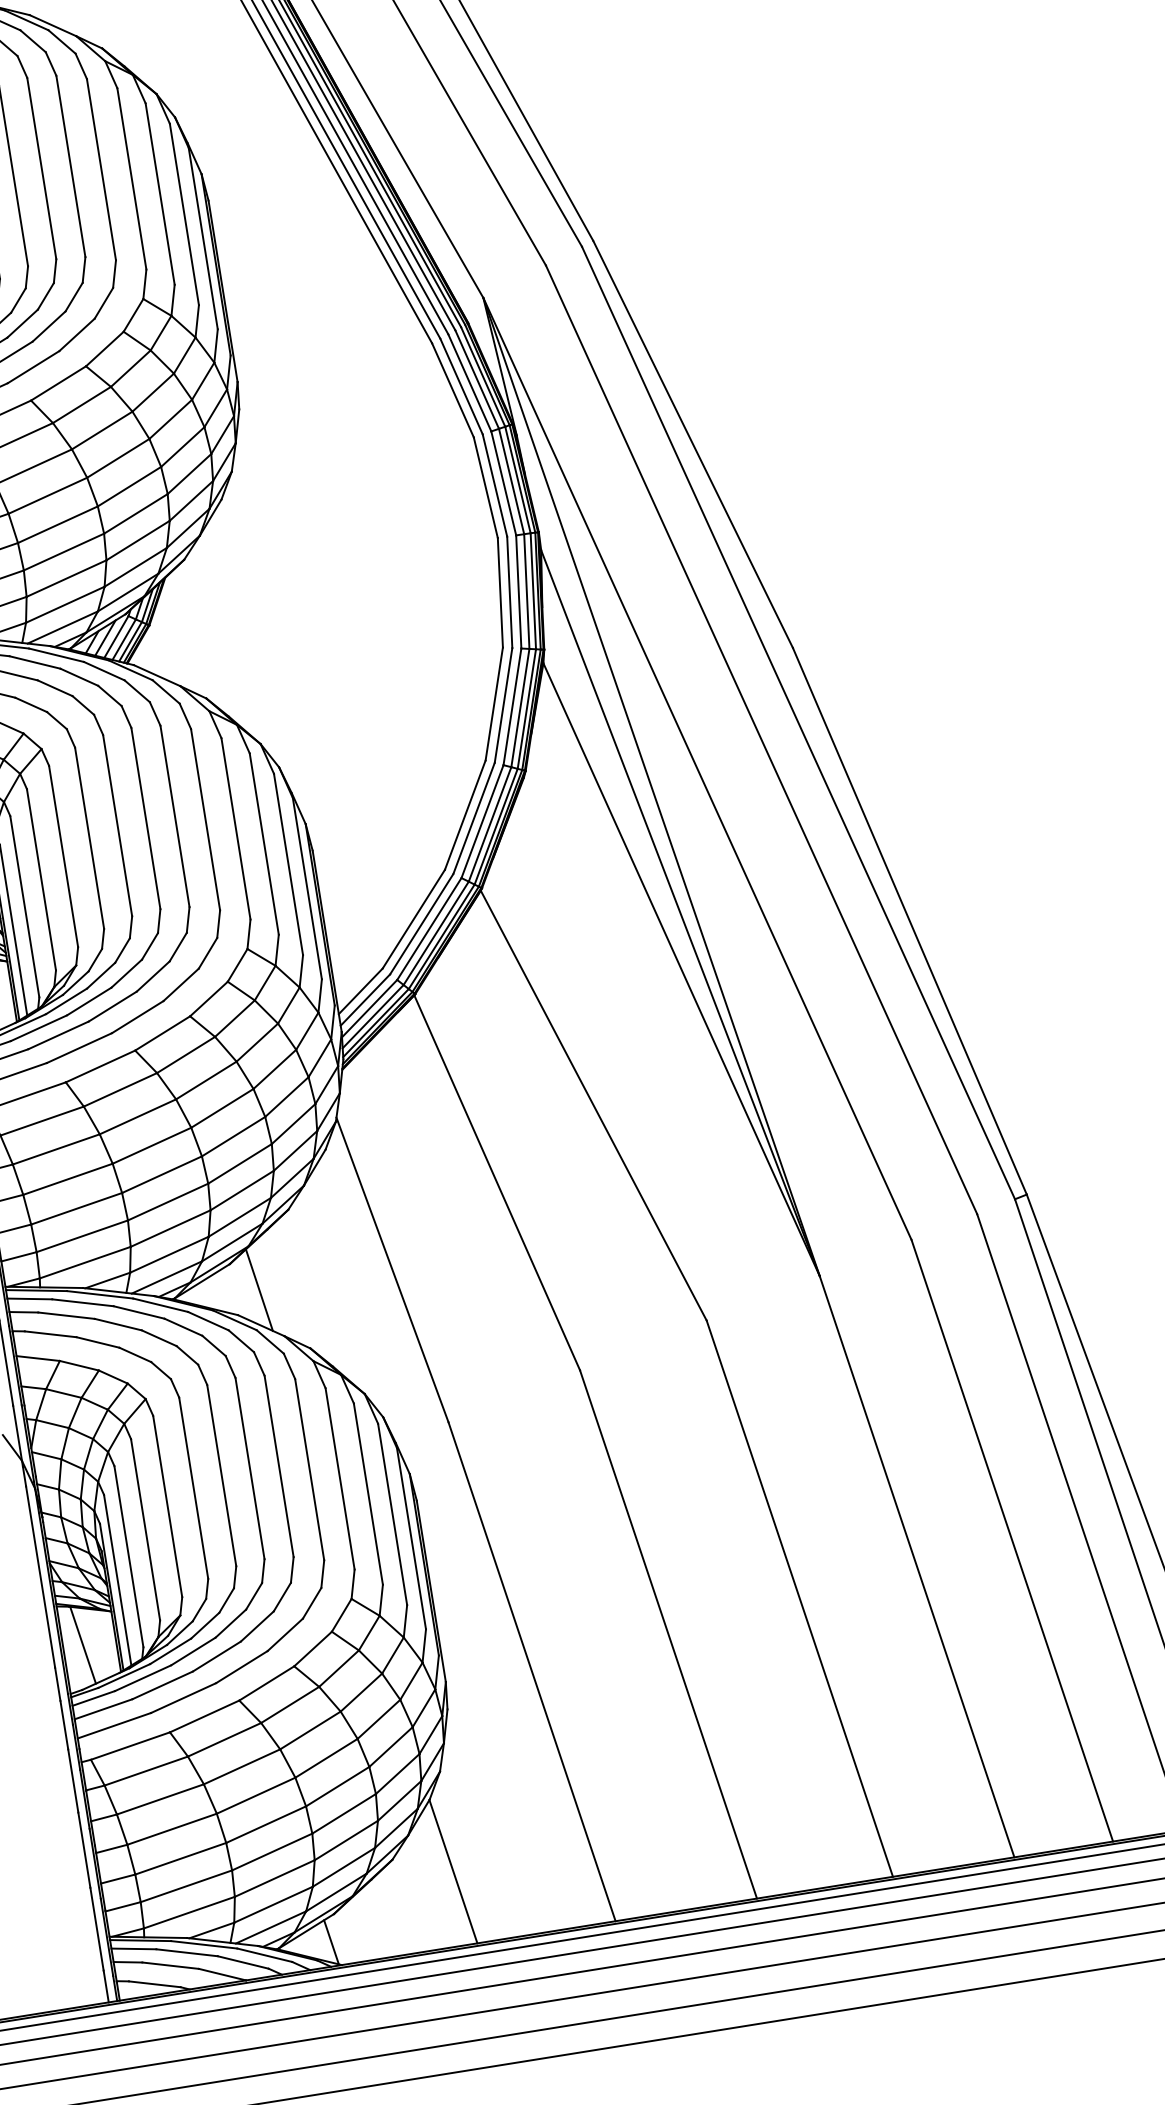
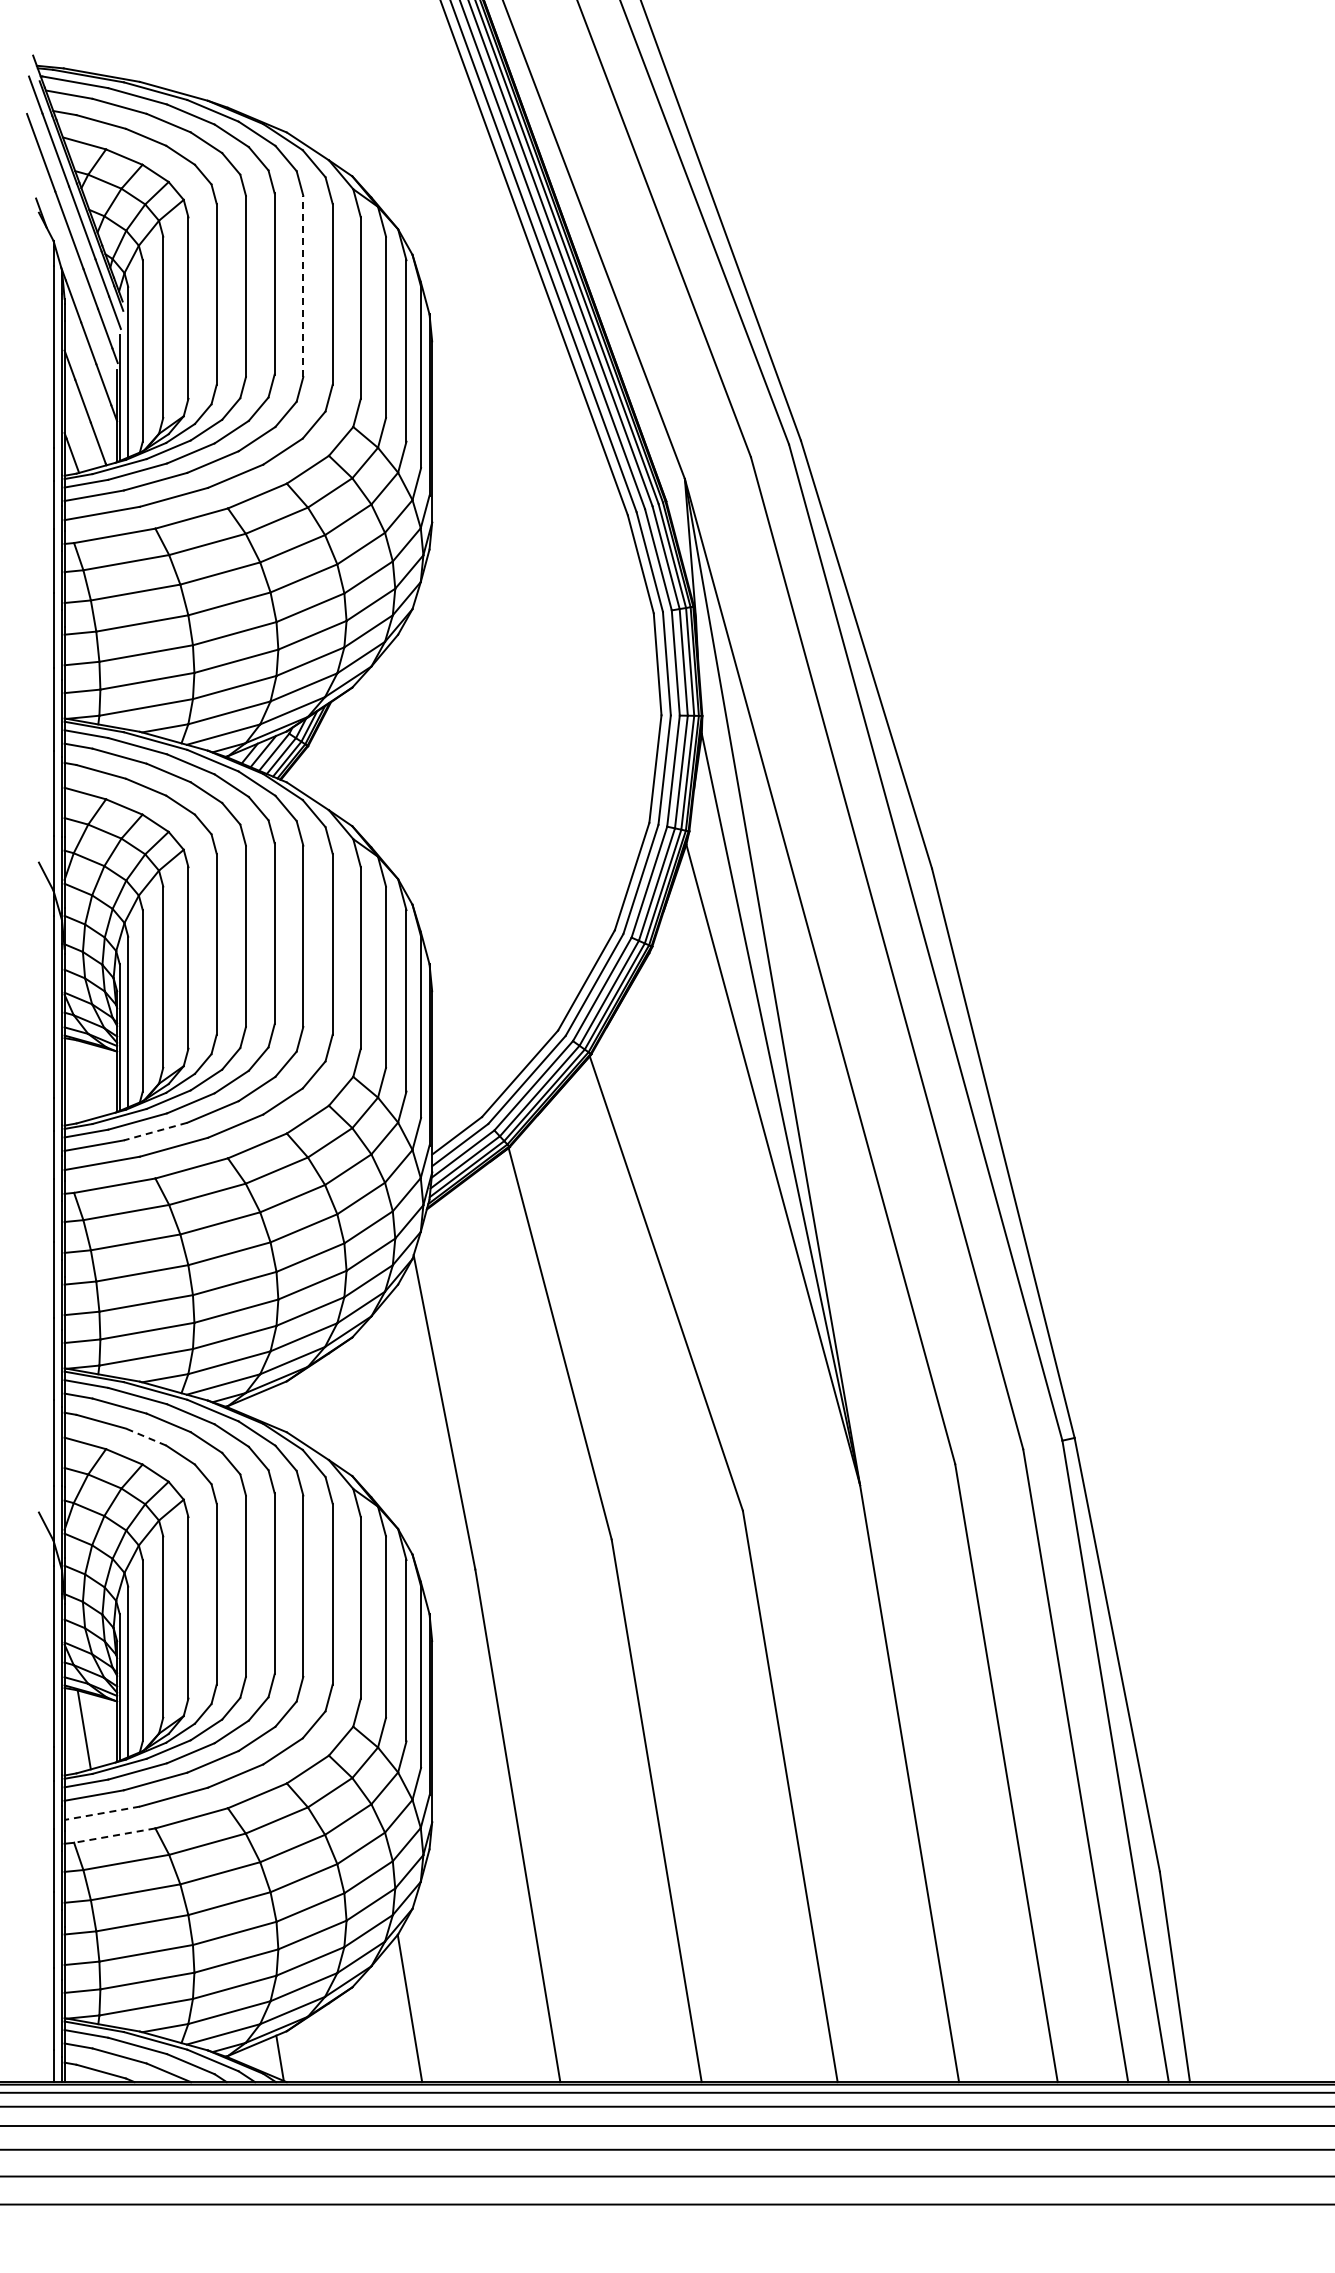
line: (71, 166) -> (303, 286), solid -> dashed
line: (58, 1035) -> (155, 1131), solid -> dashed
line: (259, 1290) -> (311, 1411), removed
line: (98, 1342) -> (146, 1437), solid -> dashed
line: (113, 1726) -> (101, 1813), solid -> dashed
line: (130, 1746) -> (114, 1835), solid -> dashed

